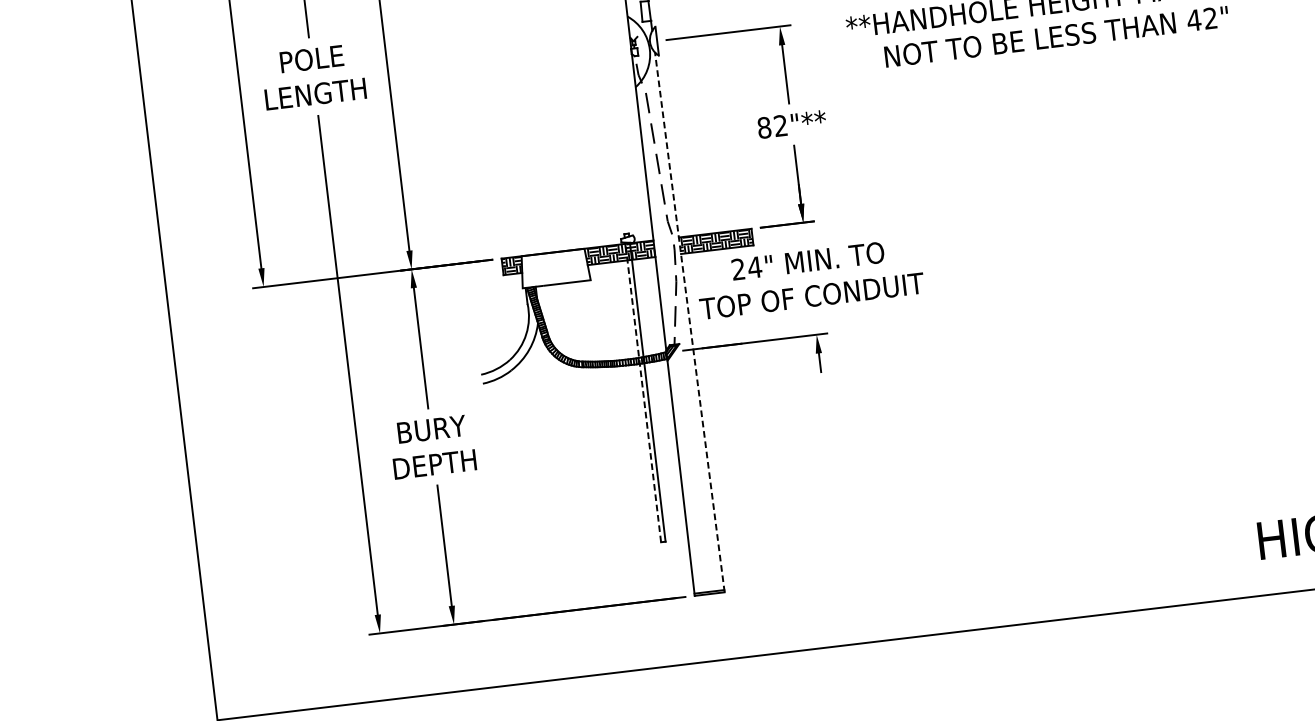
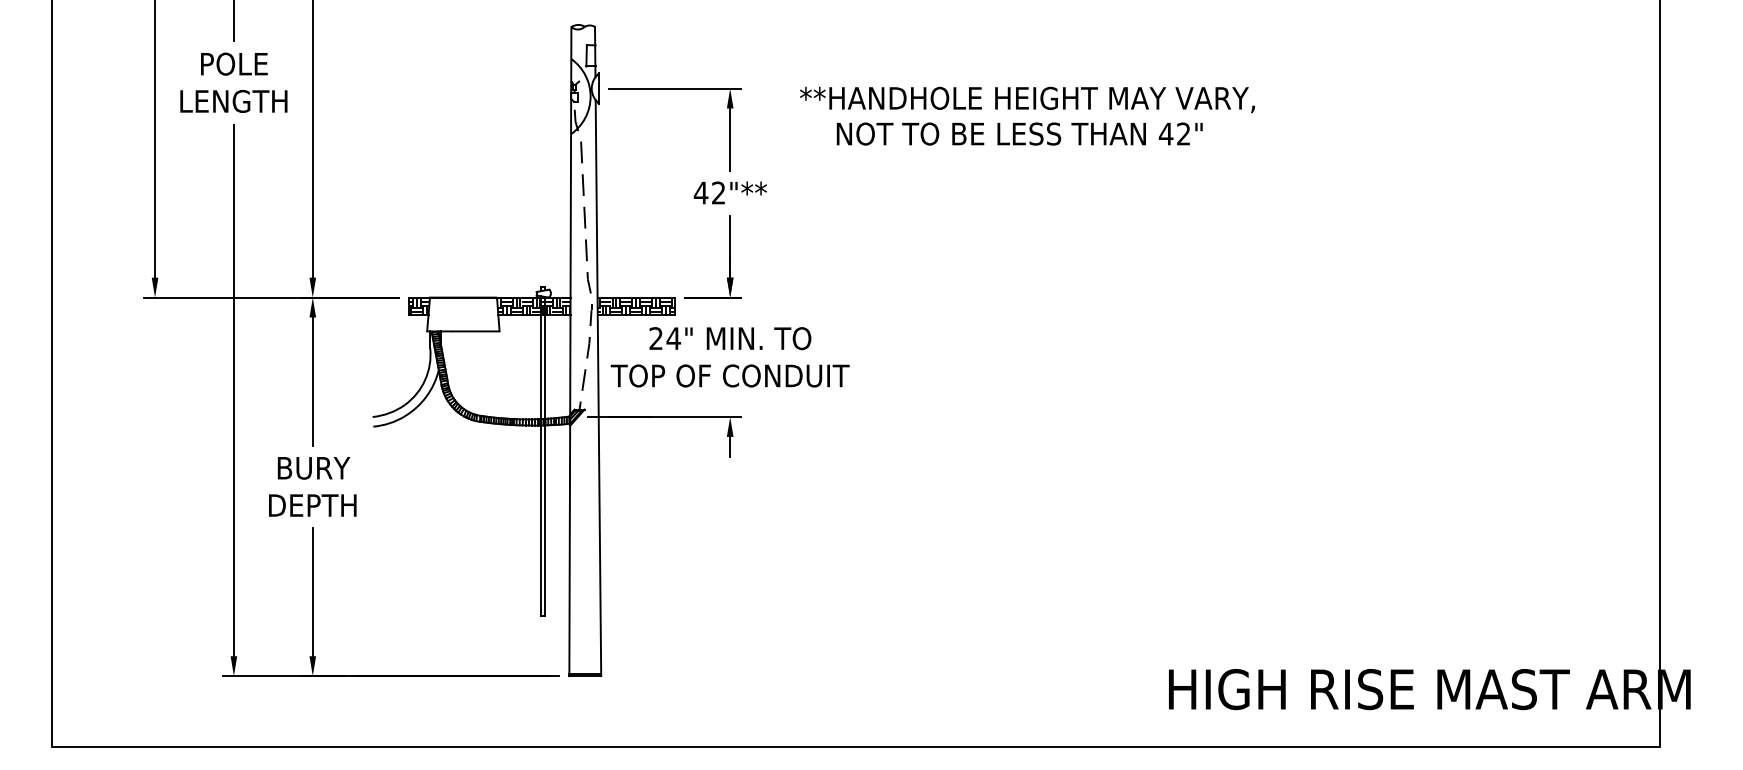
text: (763, 127) -> (700, 192), 82"** -> 42"**
line: (689, 322) -> (598, 388), dashed -> solid
line: (643, 392) -> (540, 455), dashed -> solid

